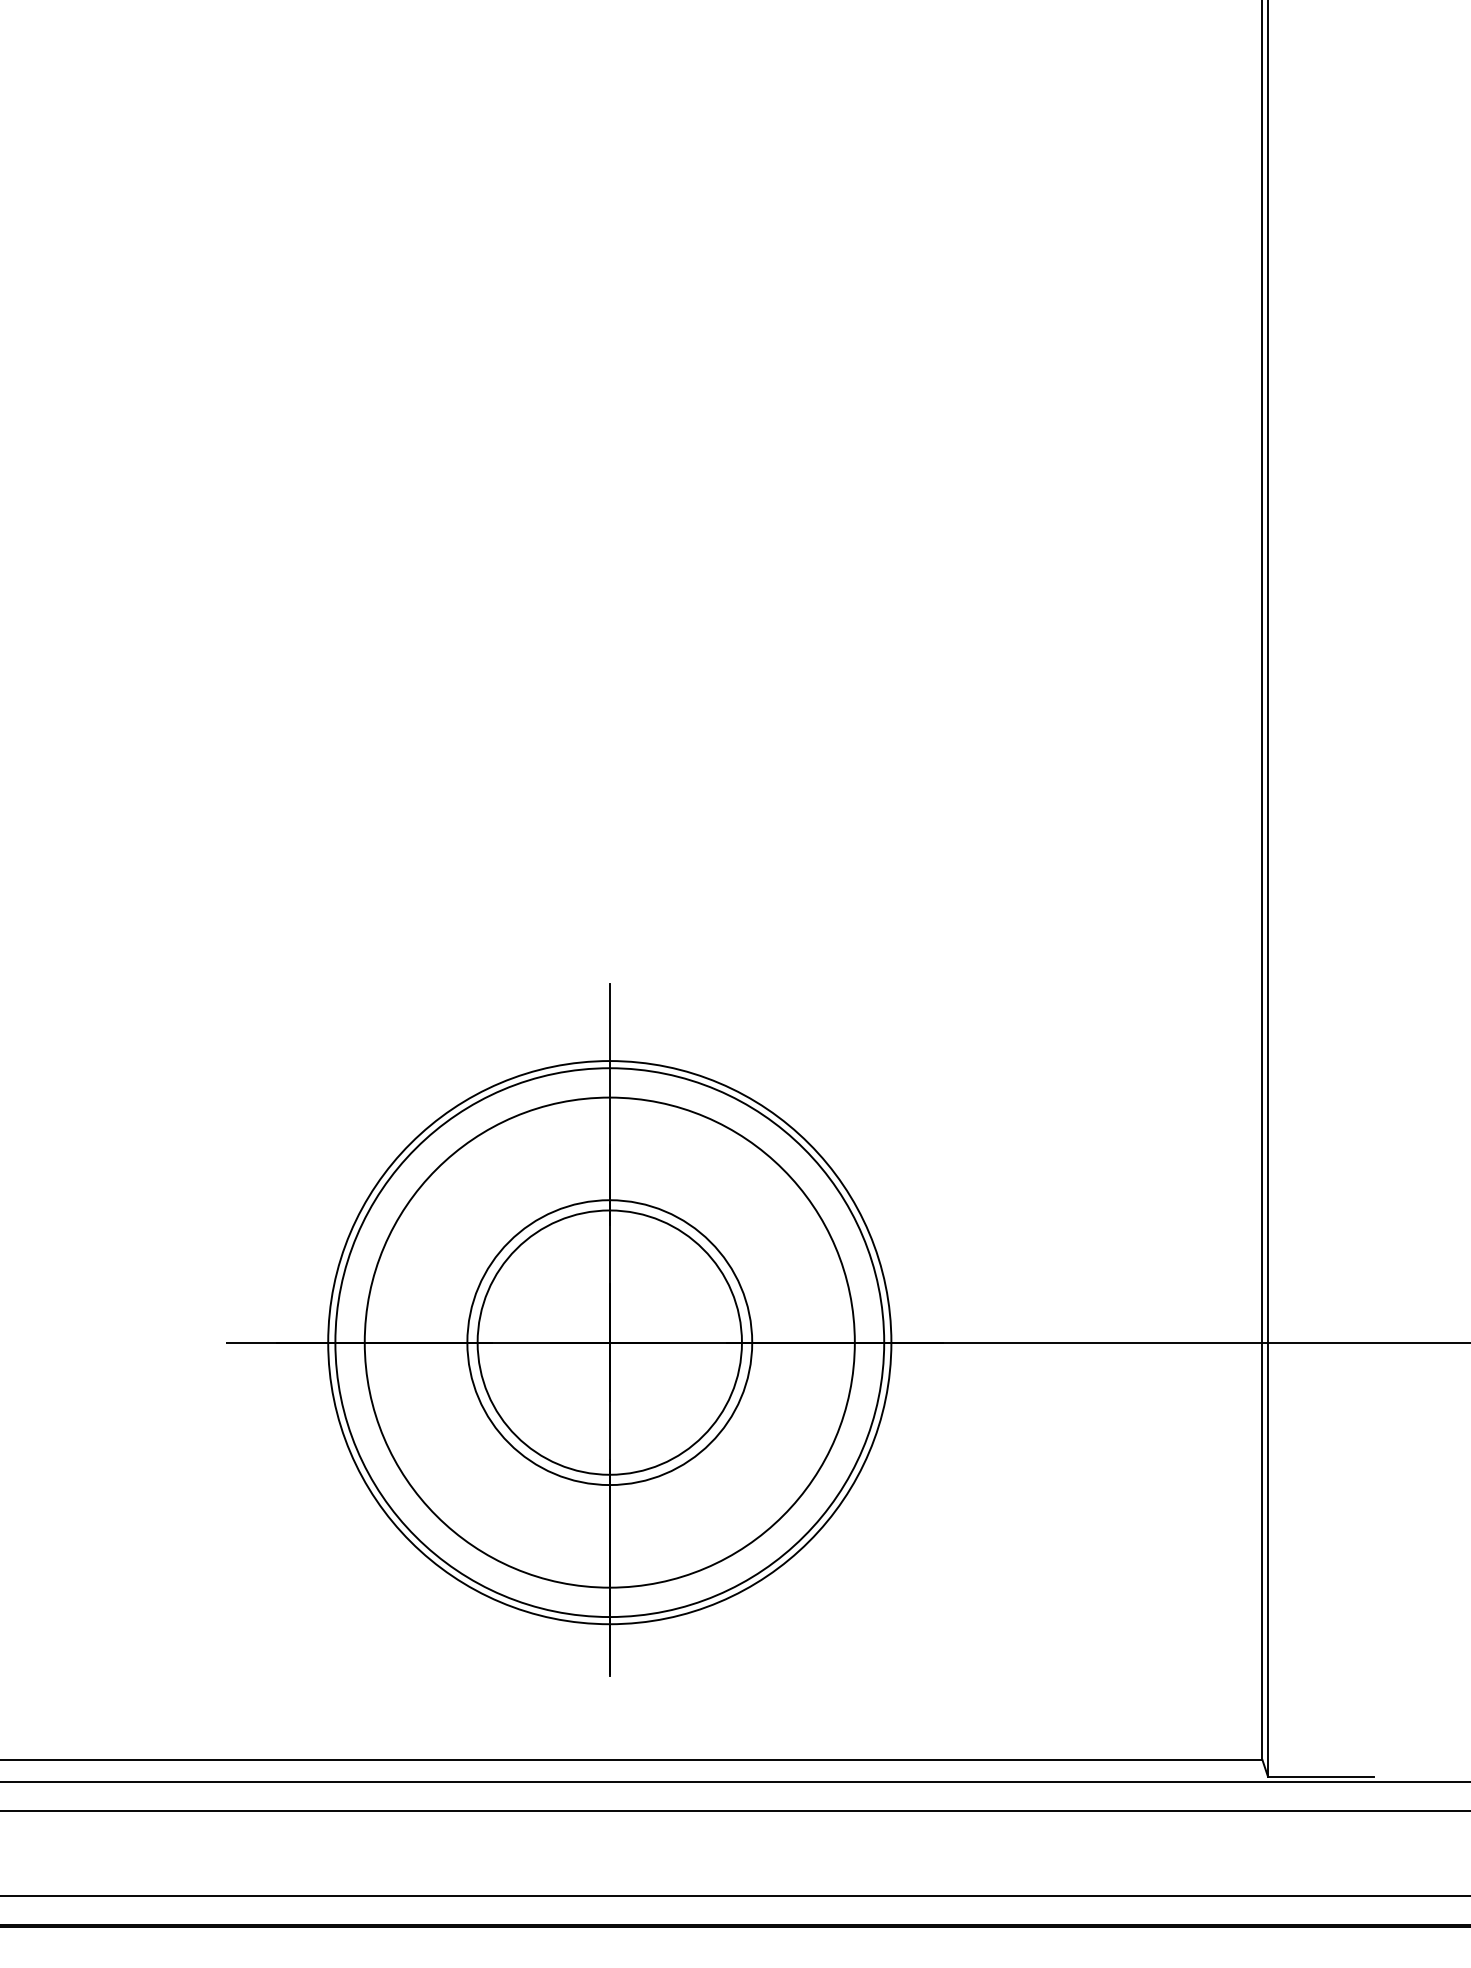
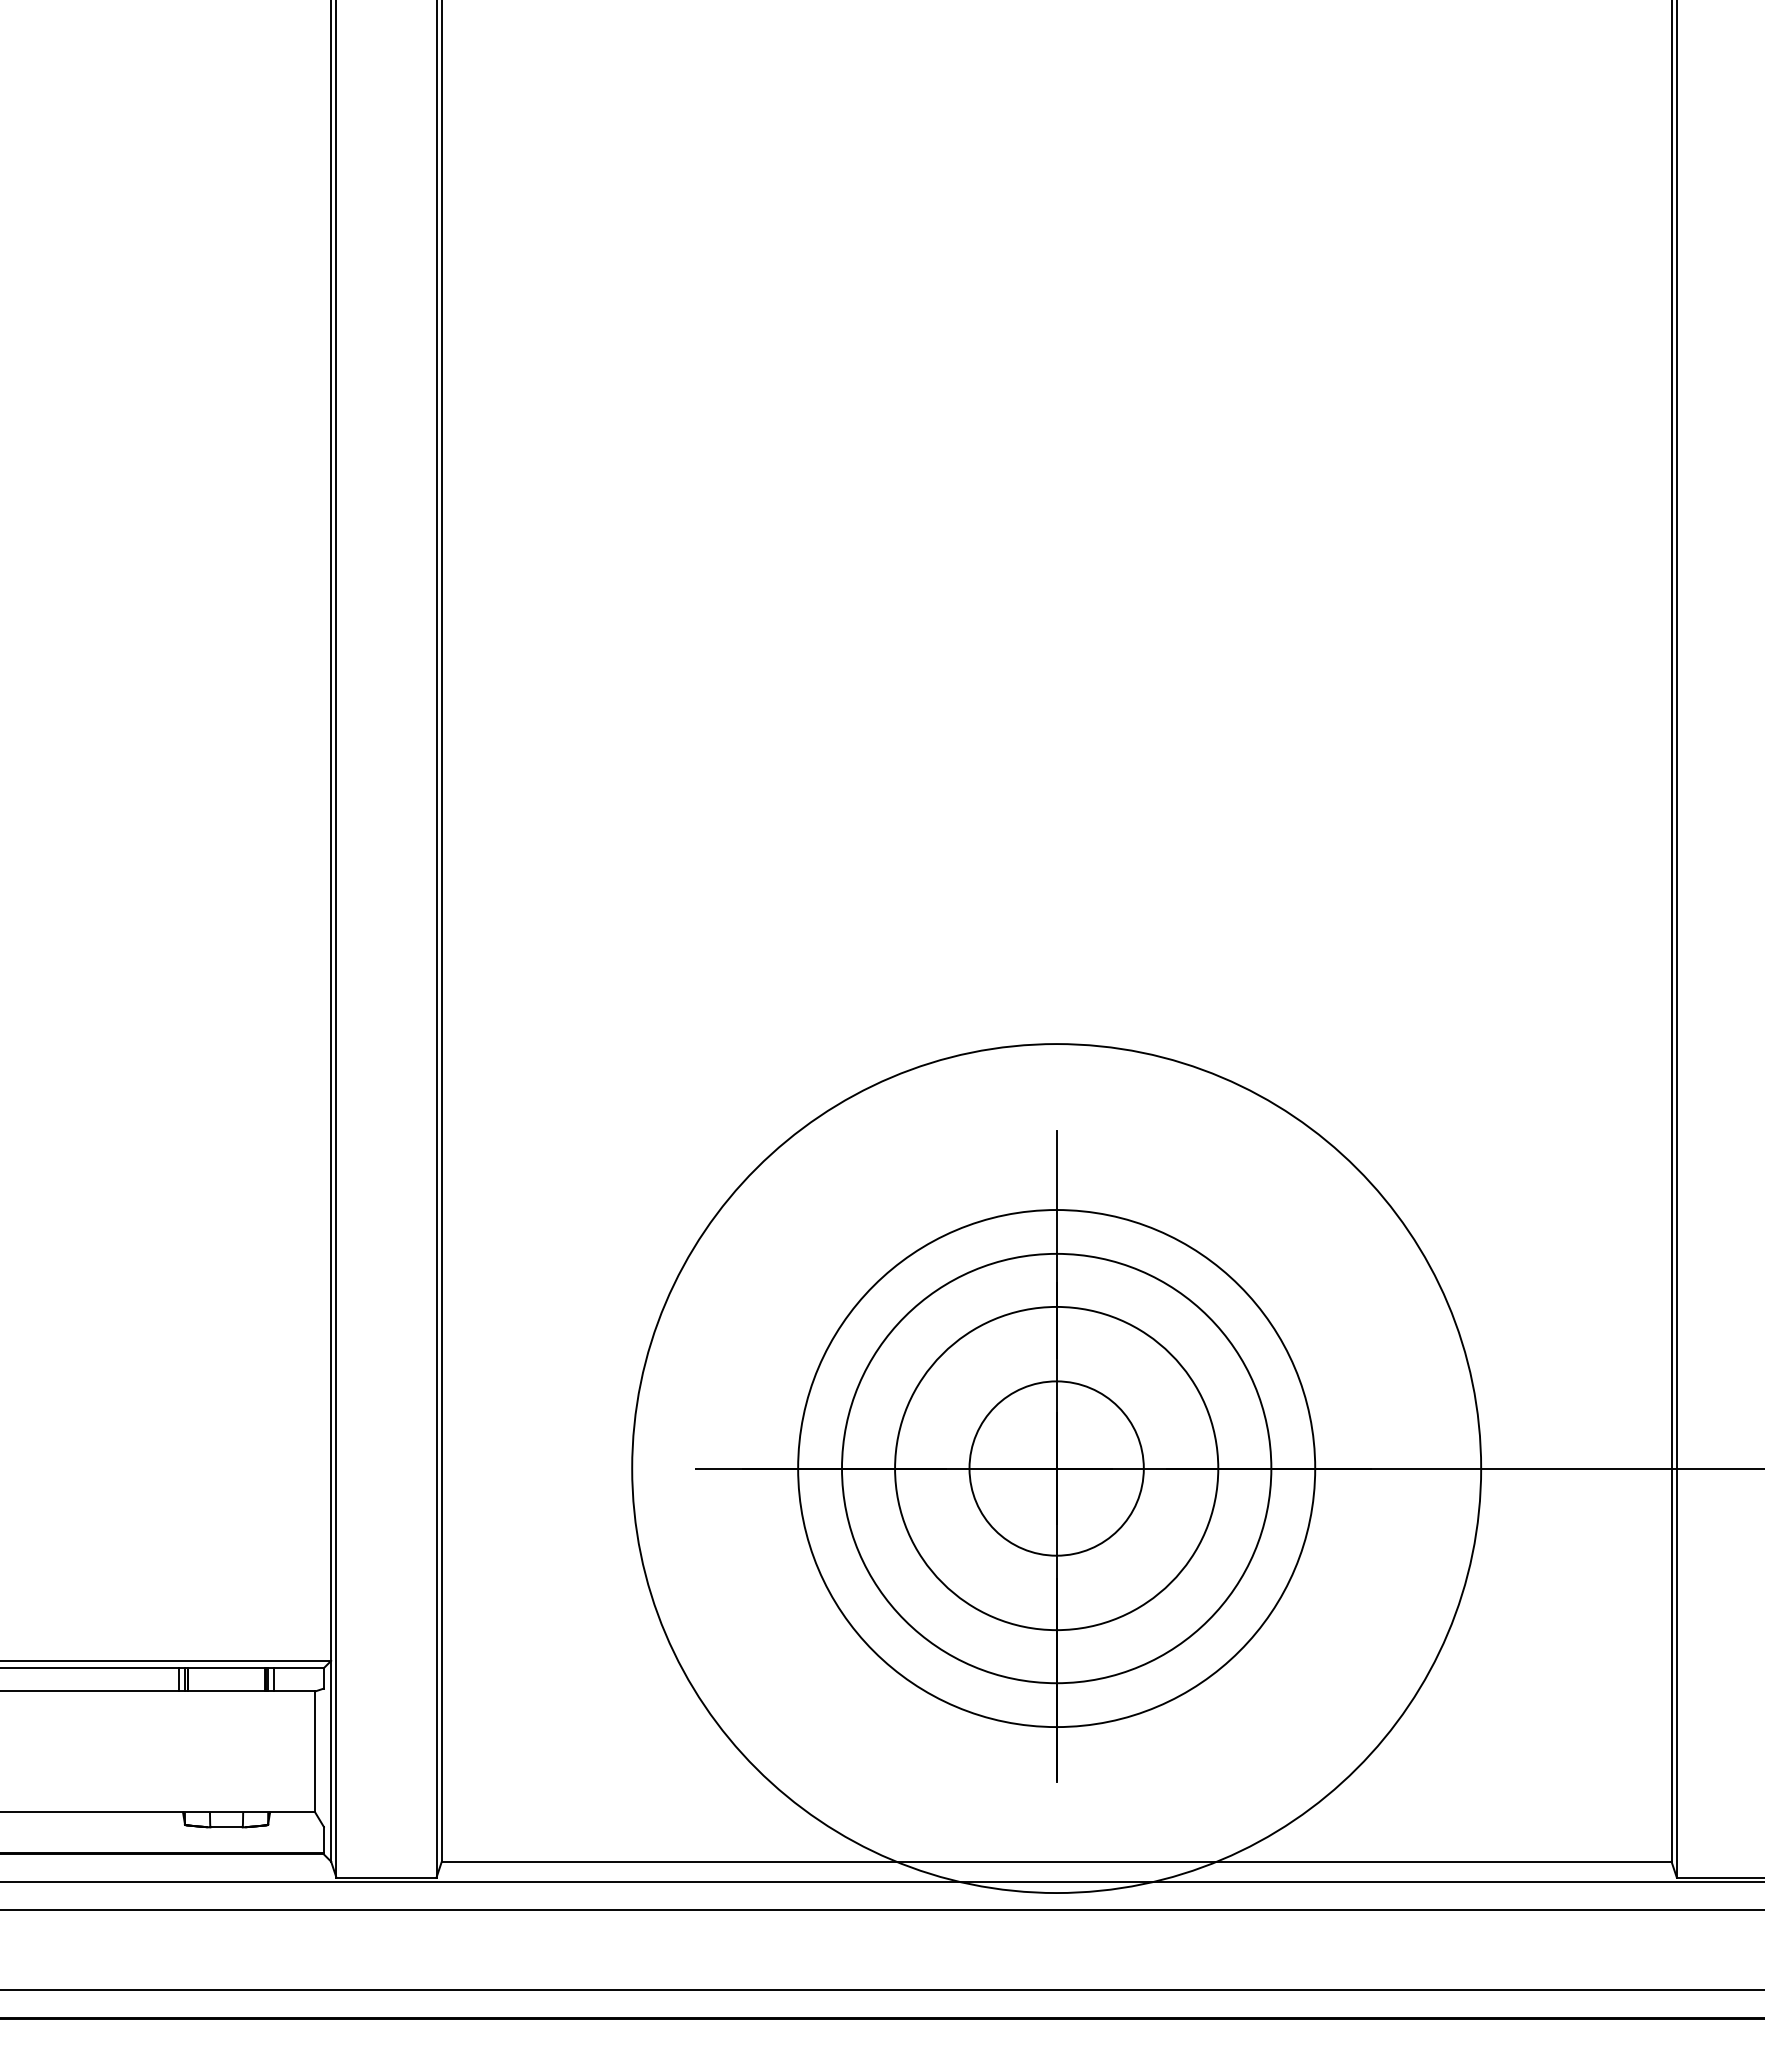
circle: (609, 1342) -> (1056, 1468), size x0.7
circle: (609, 1342) -> (1056, 1468), size x0.7
circle: (609, 1342) -> (1056, 1468), size x1.6
circle: (609, 1342) -> (1056, 1468), size x1.6

